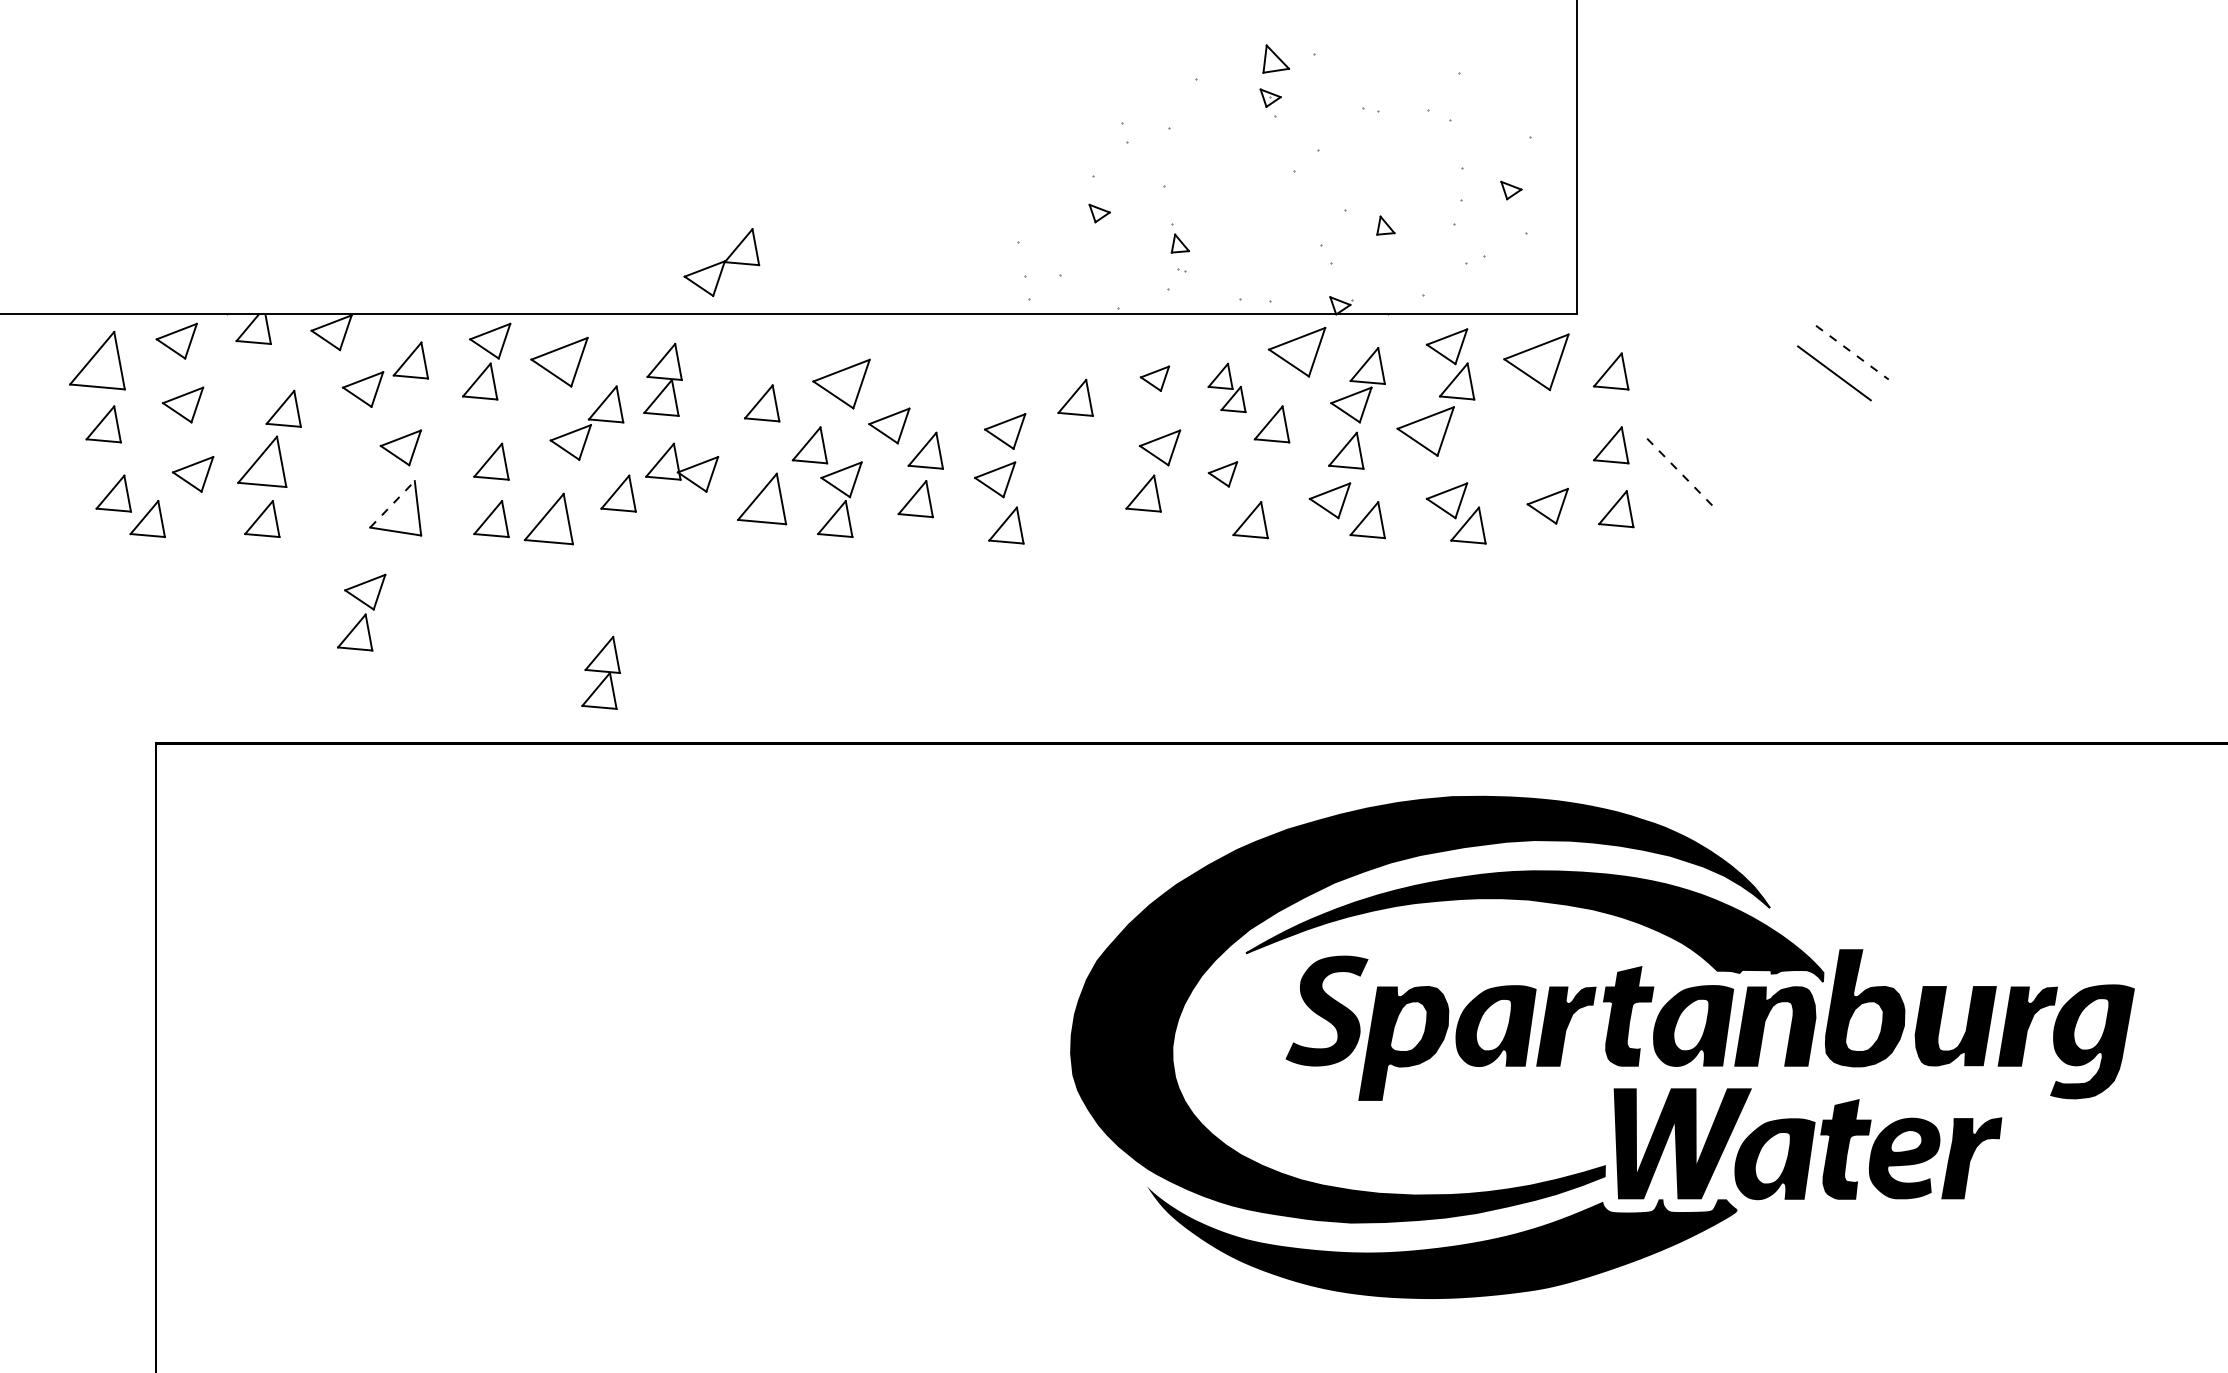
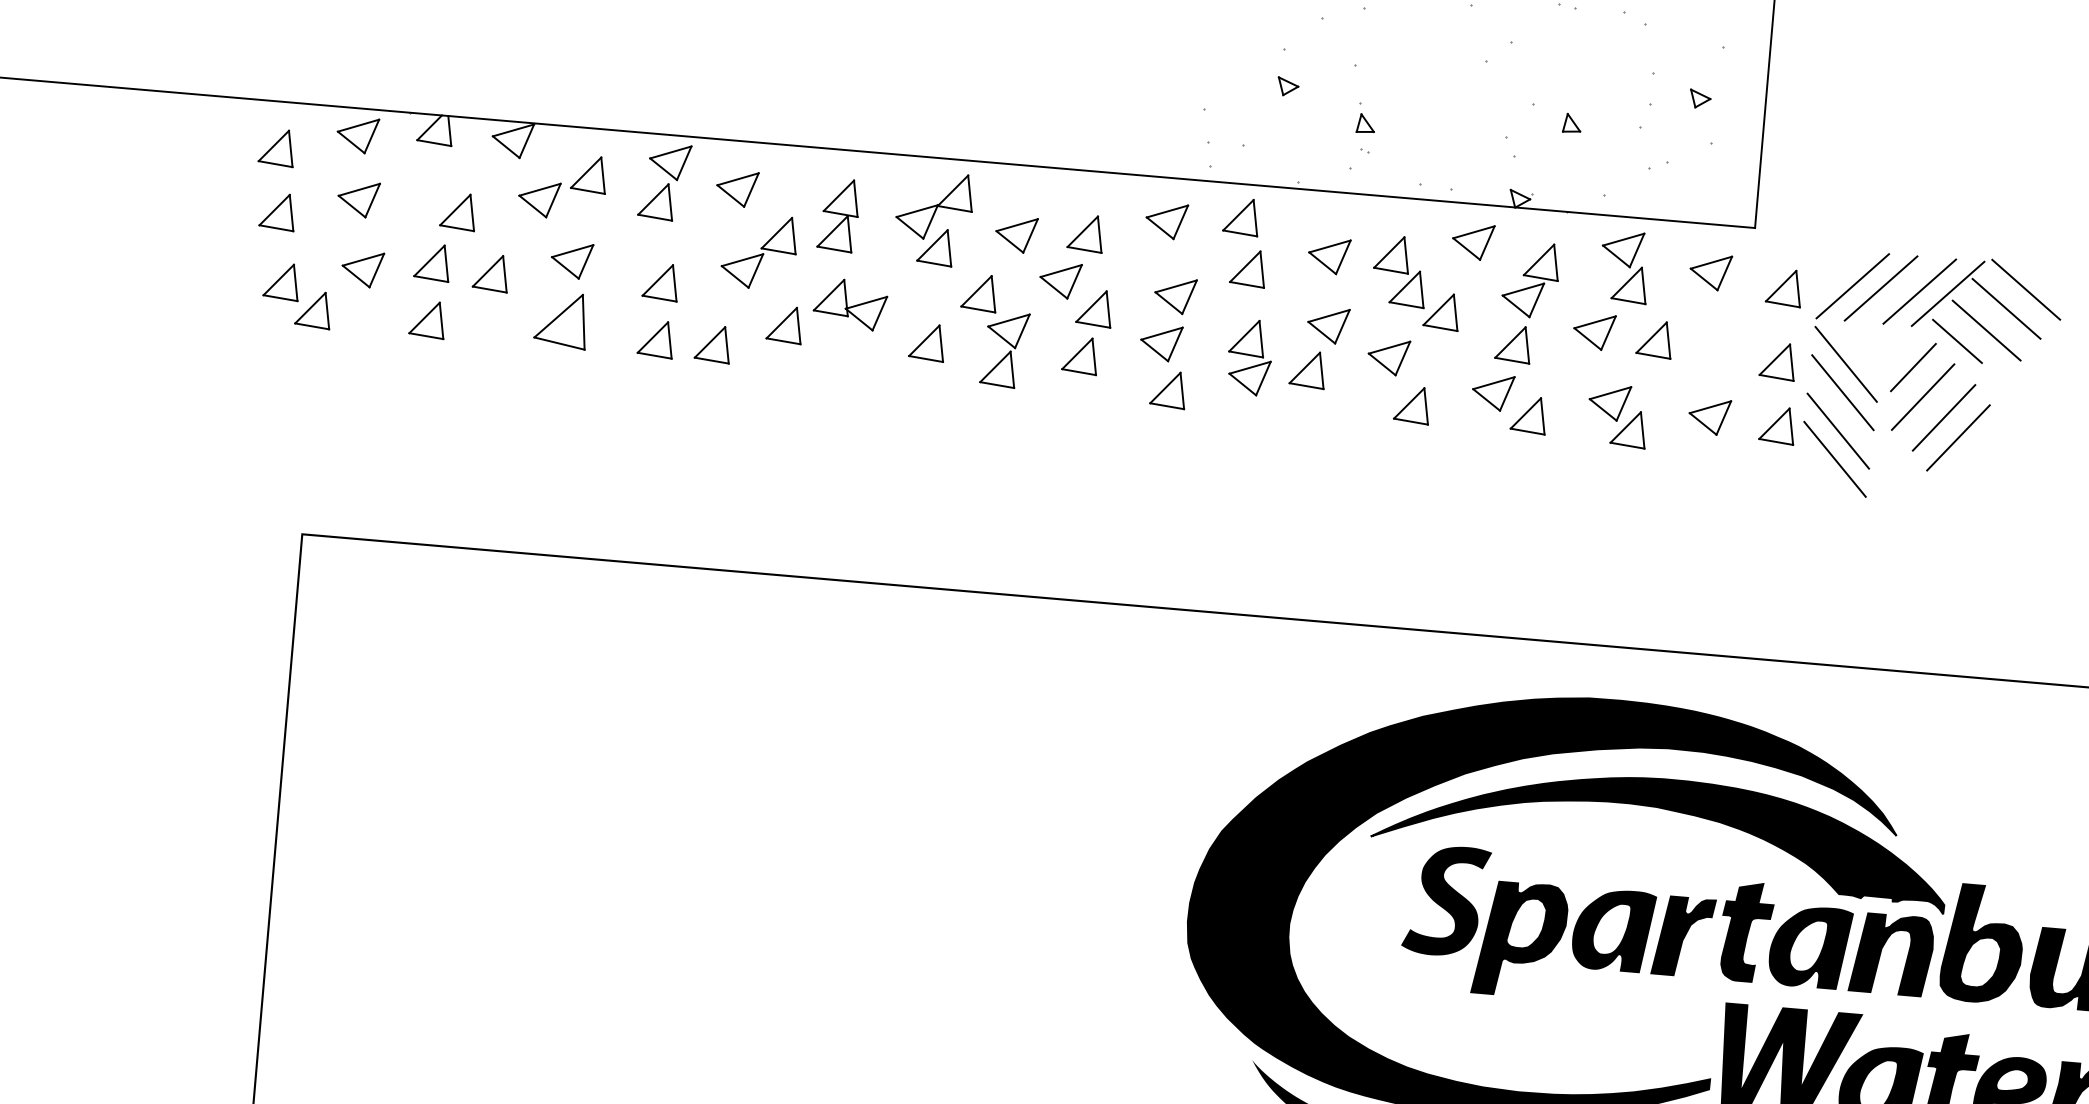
part: (721, 262) -> (934, 206), moved
part: (1064, 347) -> (1241, 217), added
part: (1297, 351) -> (1473, 241), size x0.71
line: (1852, 352) -> (2026, 289), dashed -> solid
part: (989, 357) -> (1166, 220), added
part: (97, 360) -> (277, 147), size x0.62
part: (559, 361) -> (737, 188), size x0.71
part: (1536, 361) -> (1710, 271), size x0.62
line: (1678, 363) -> (1852, 285), added
line: (1707, 363) -> (1880, 288), added
line: (1746, 363) -> (1919, 291), added
line: (1774, 363) -> (1947, 293), added
part: (910, 376) -> (1085, 233), added
part: (1154, 378) -> (1328, 255), size x1.43
part: (841, 383) -> (1016, 234), size x0.71
part: (1226, 387) -> (1399, 271), size x1.43
line: (1816, 396) -> (1986, 330), added
line: (1788, 409) -> (1957, 340), added
part: (1425, 431) -> (1594, 331), size x0.71
part: (1486, 433) -> (1654, 339), added
line: (1746, 439) -> (1913, 367), added
line: (1679, 442) -> (1846, 364), added
part: (262, 461) -> (432, 262), size x0.71
part: (321, 467) -> (491, 273), added
line: (1758, 468) -> (1922, 397), added
line: (1678, 470) -> (1842, 392), dashed -> solid
part: (1222, 474) -> (1388, 357), size x1.43
part: (1084, 486) -> (1249, 357), added
line: (1781, 486) -> (1944, 417), added
part: (762, 499) -> (927, 342), size x0.71
line: (392, 503) -> (558, 315), dashed -> solid
line: (1797, 505) -> (1958, 437), added
line: (1677, 509) -> (1838, 431), added
part: (548, 518) -> (712, 343), size x0.71
line: (1676, 537) -> (1835, 458), added
part: (361, 612) -> (518, 421), removed
part: (600, 672) -> (751, 501), removed

